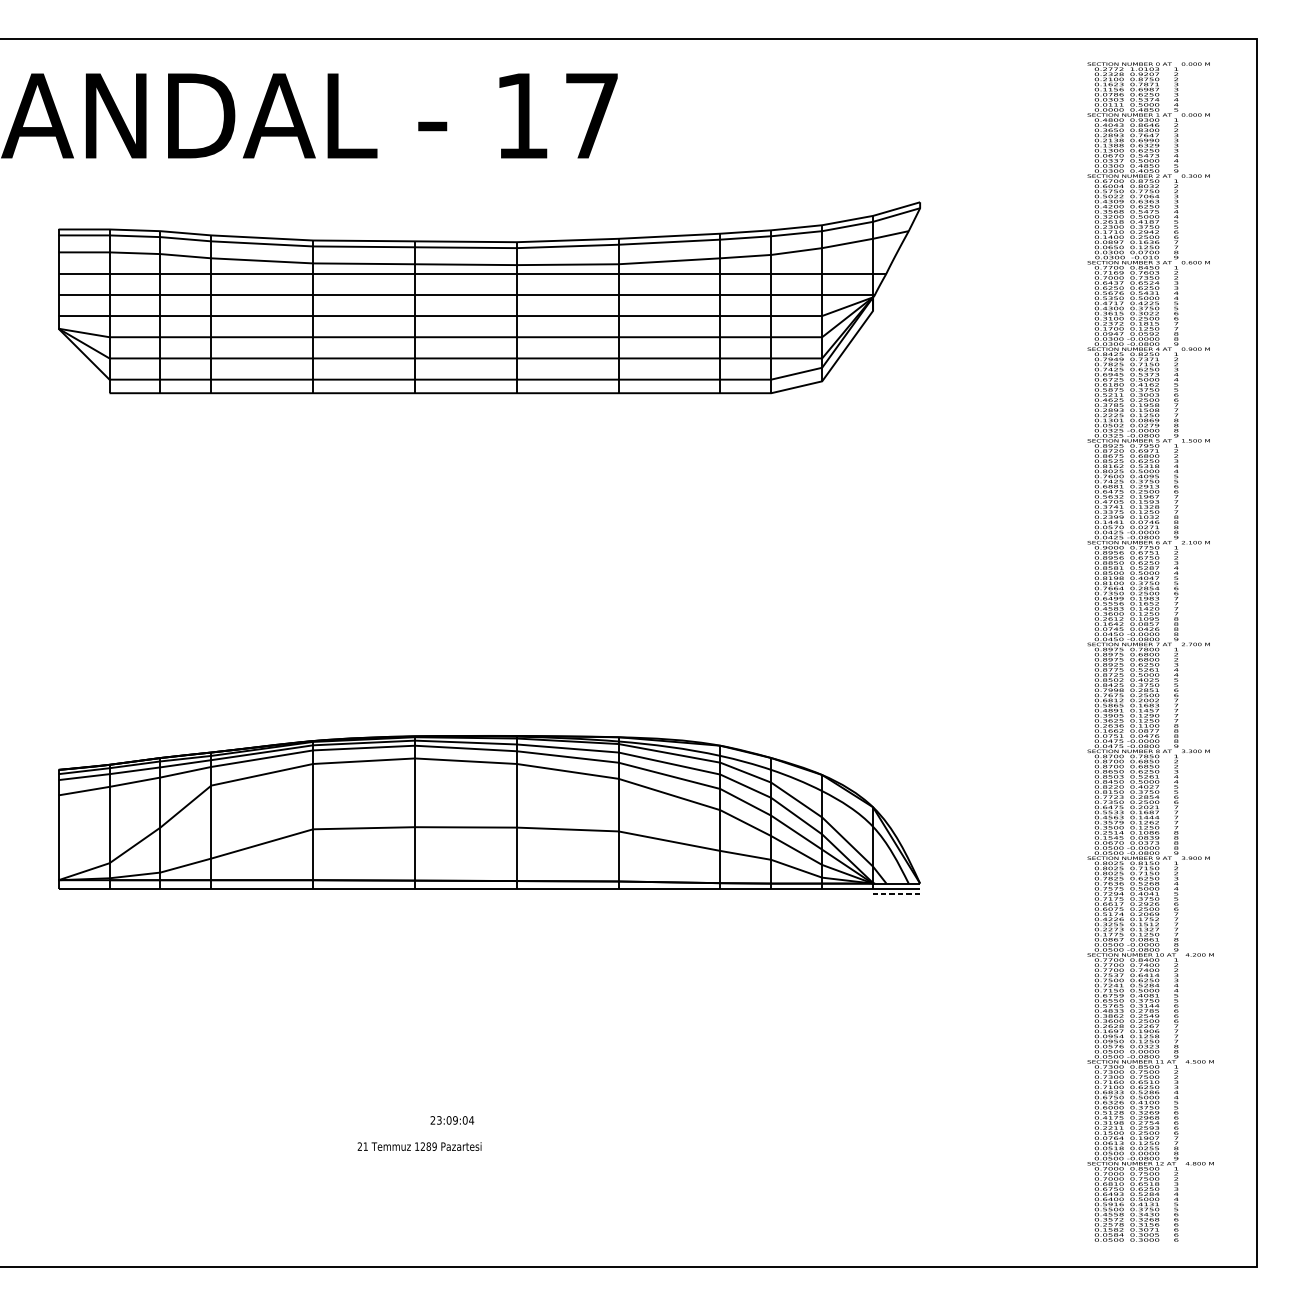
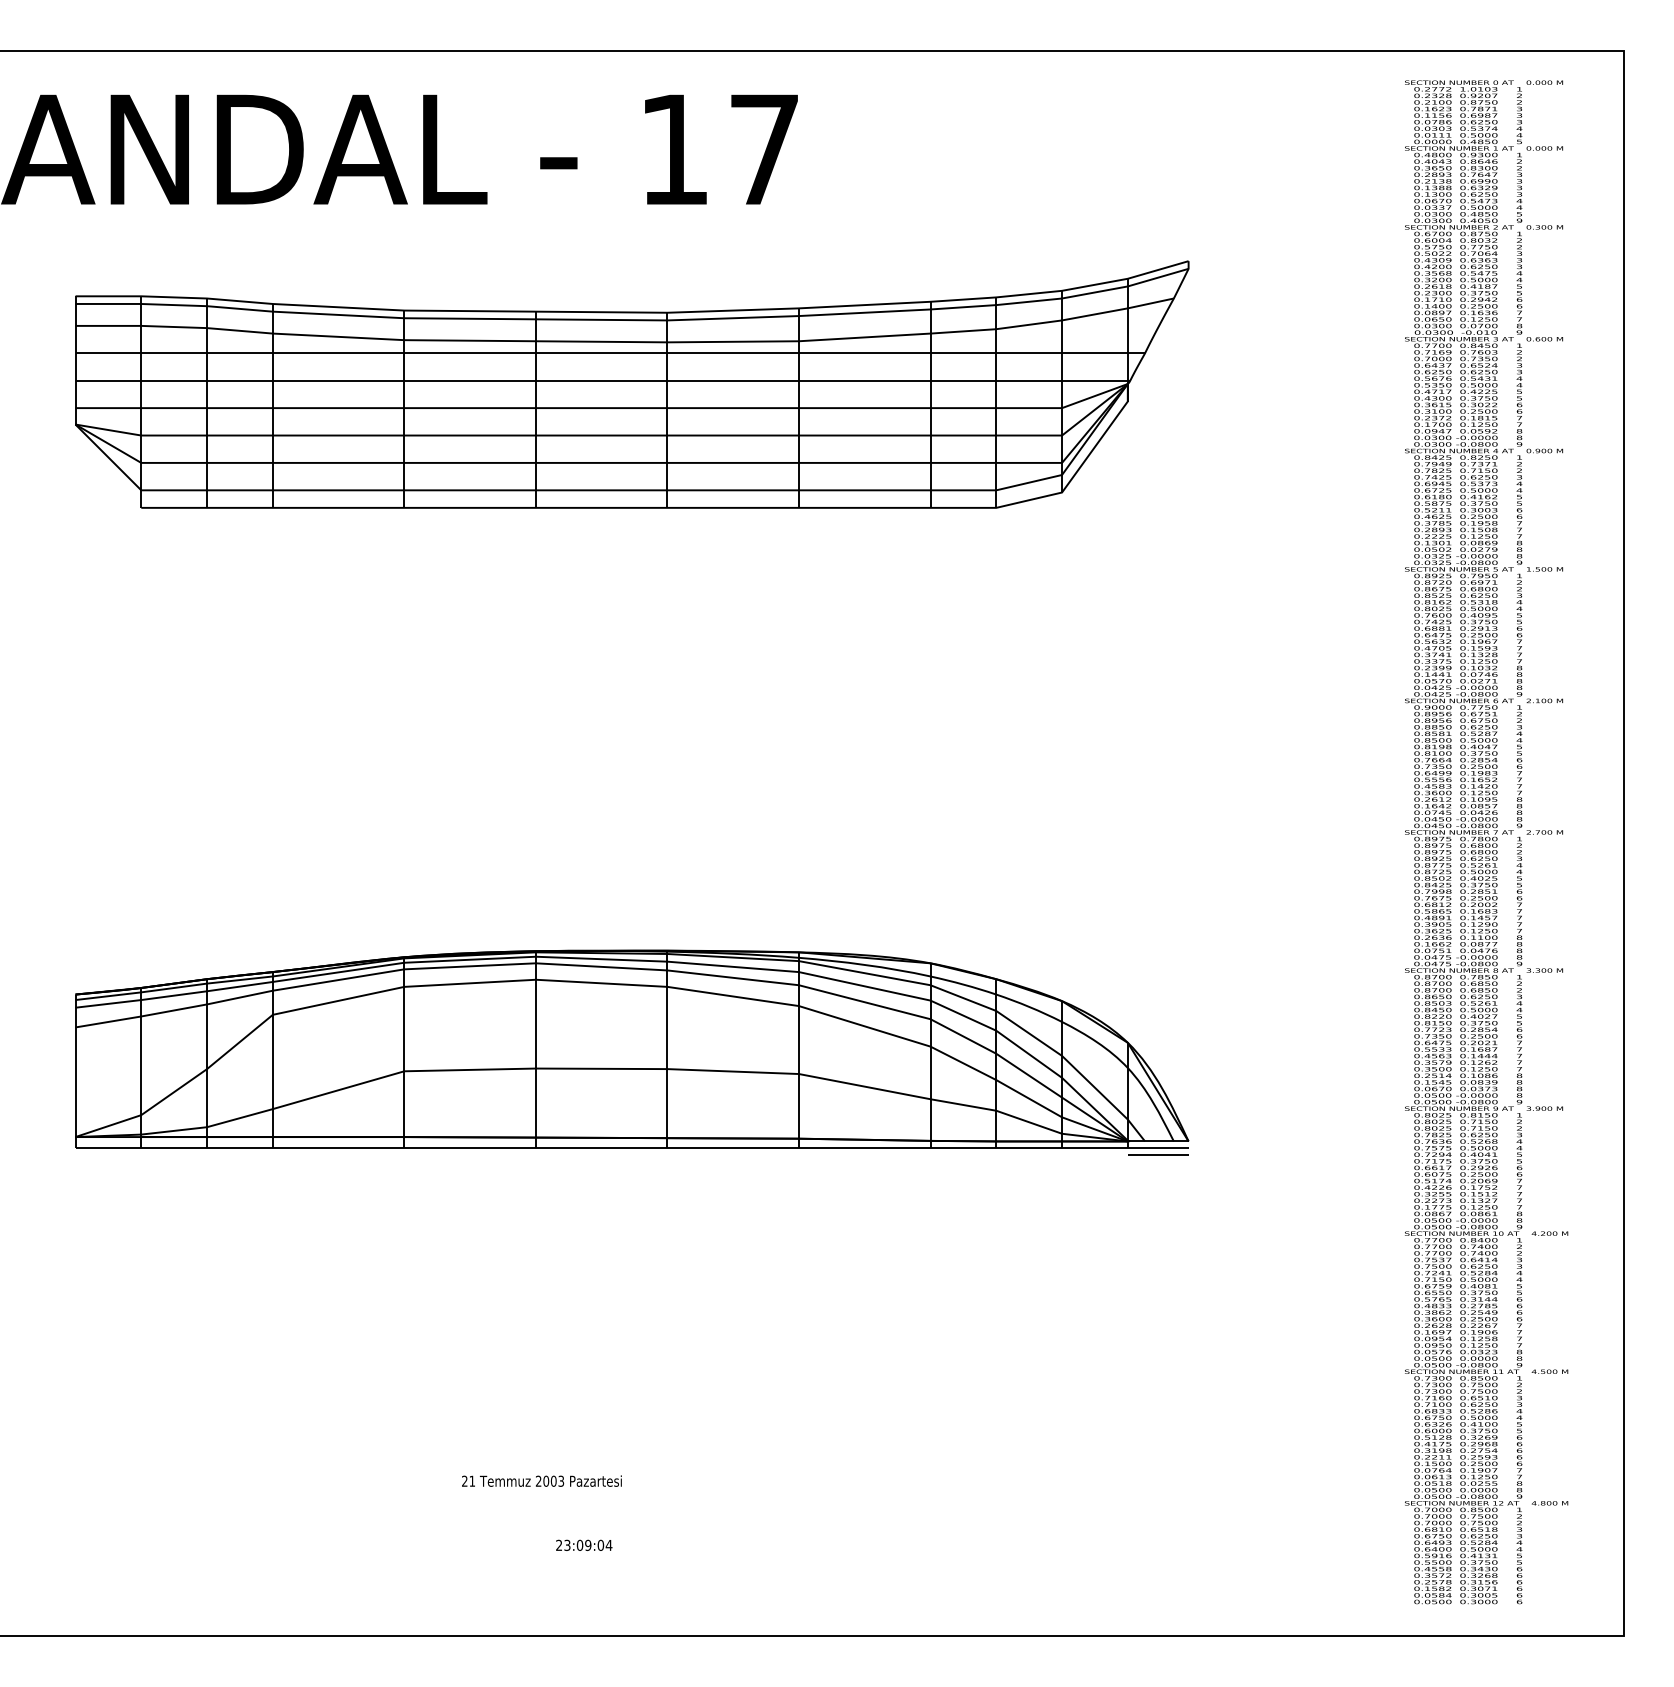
line: (896, 893) -> (1157, 1154), dashed -> solid
text: (452, 1119) -> (584, 1544), moved
text: (425, 1146) -> (549, 1480), 1289 -> 2003

